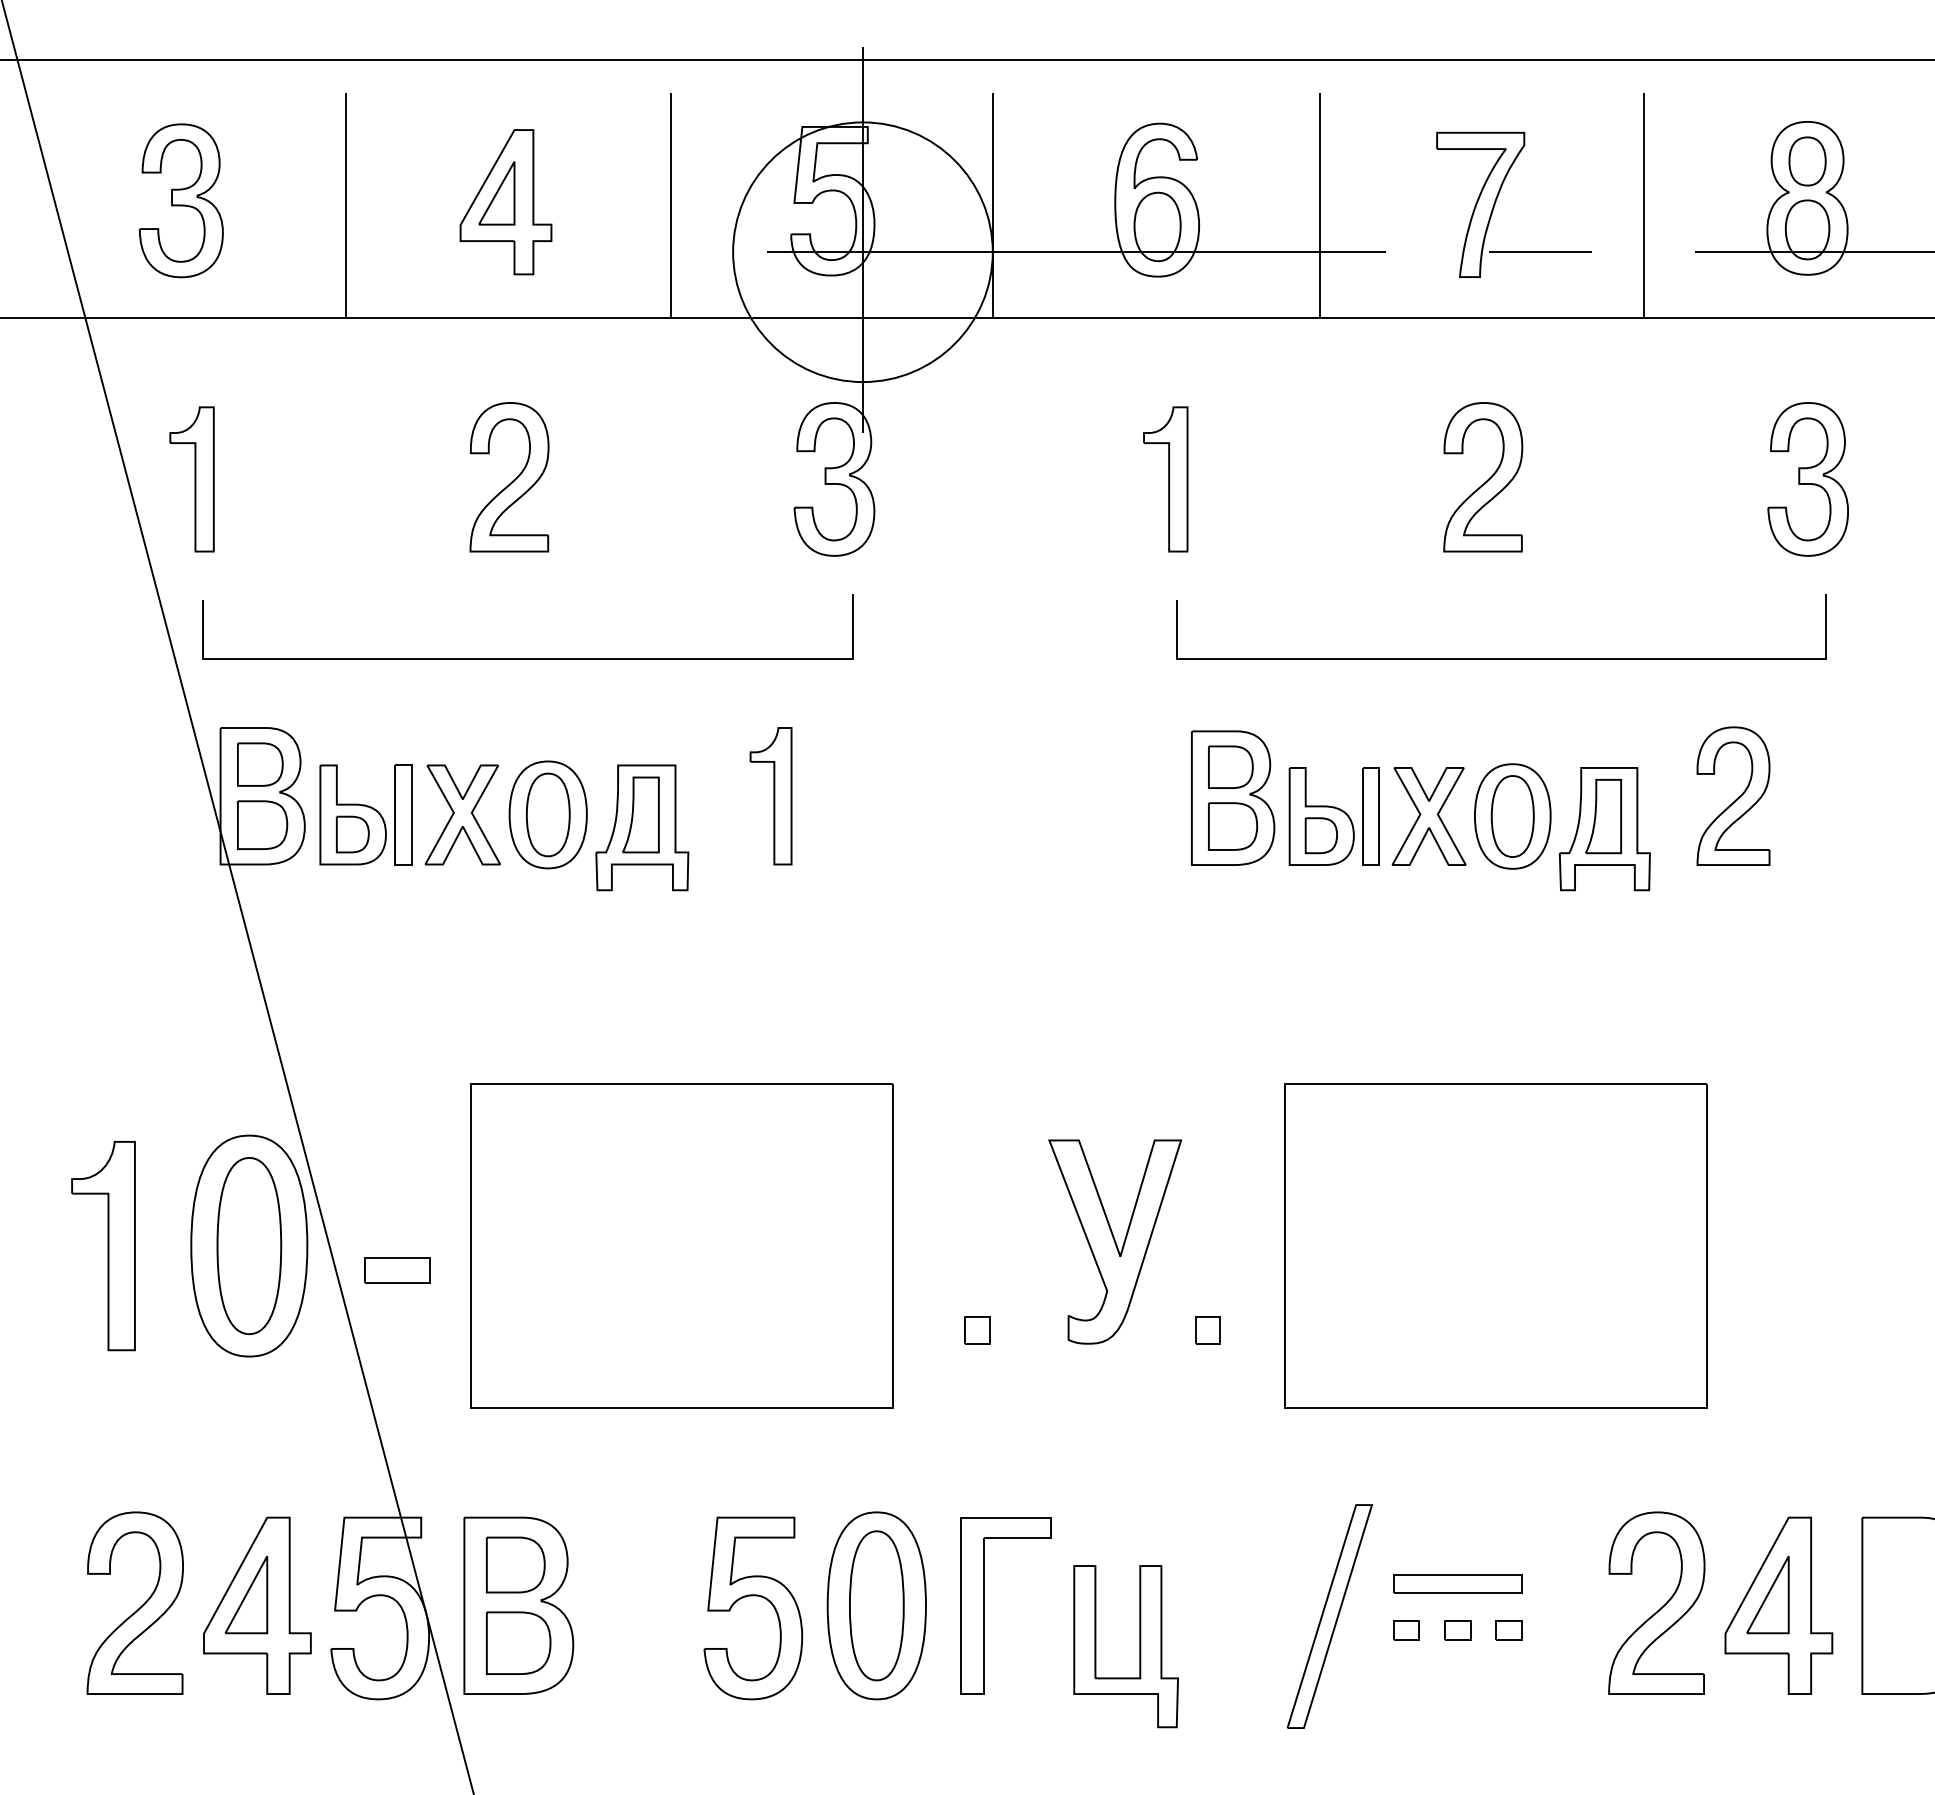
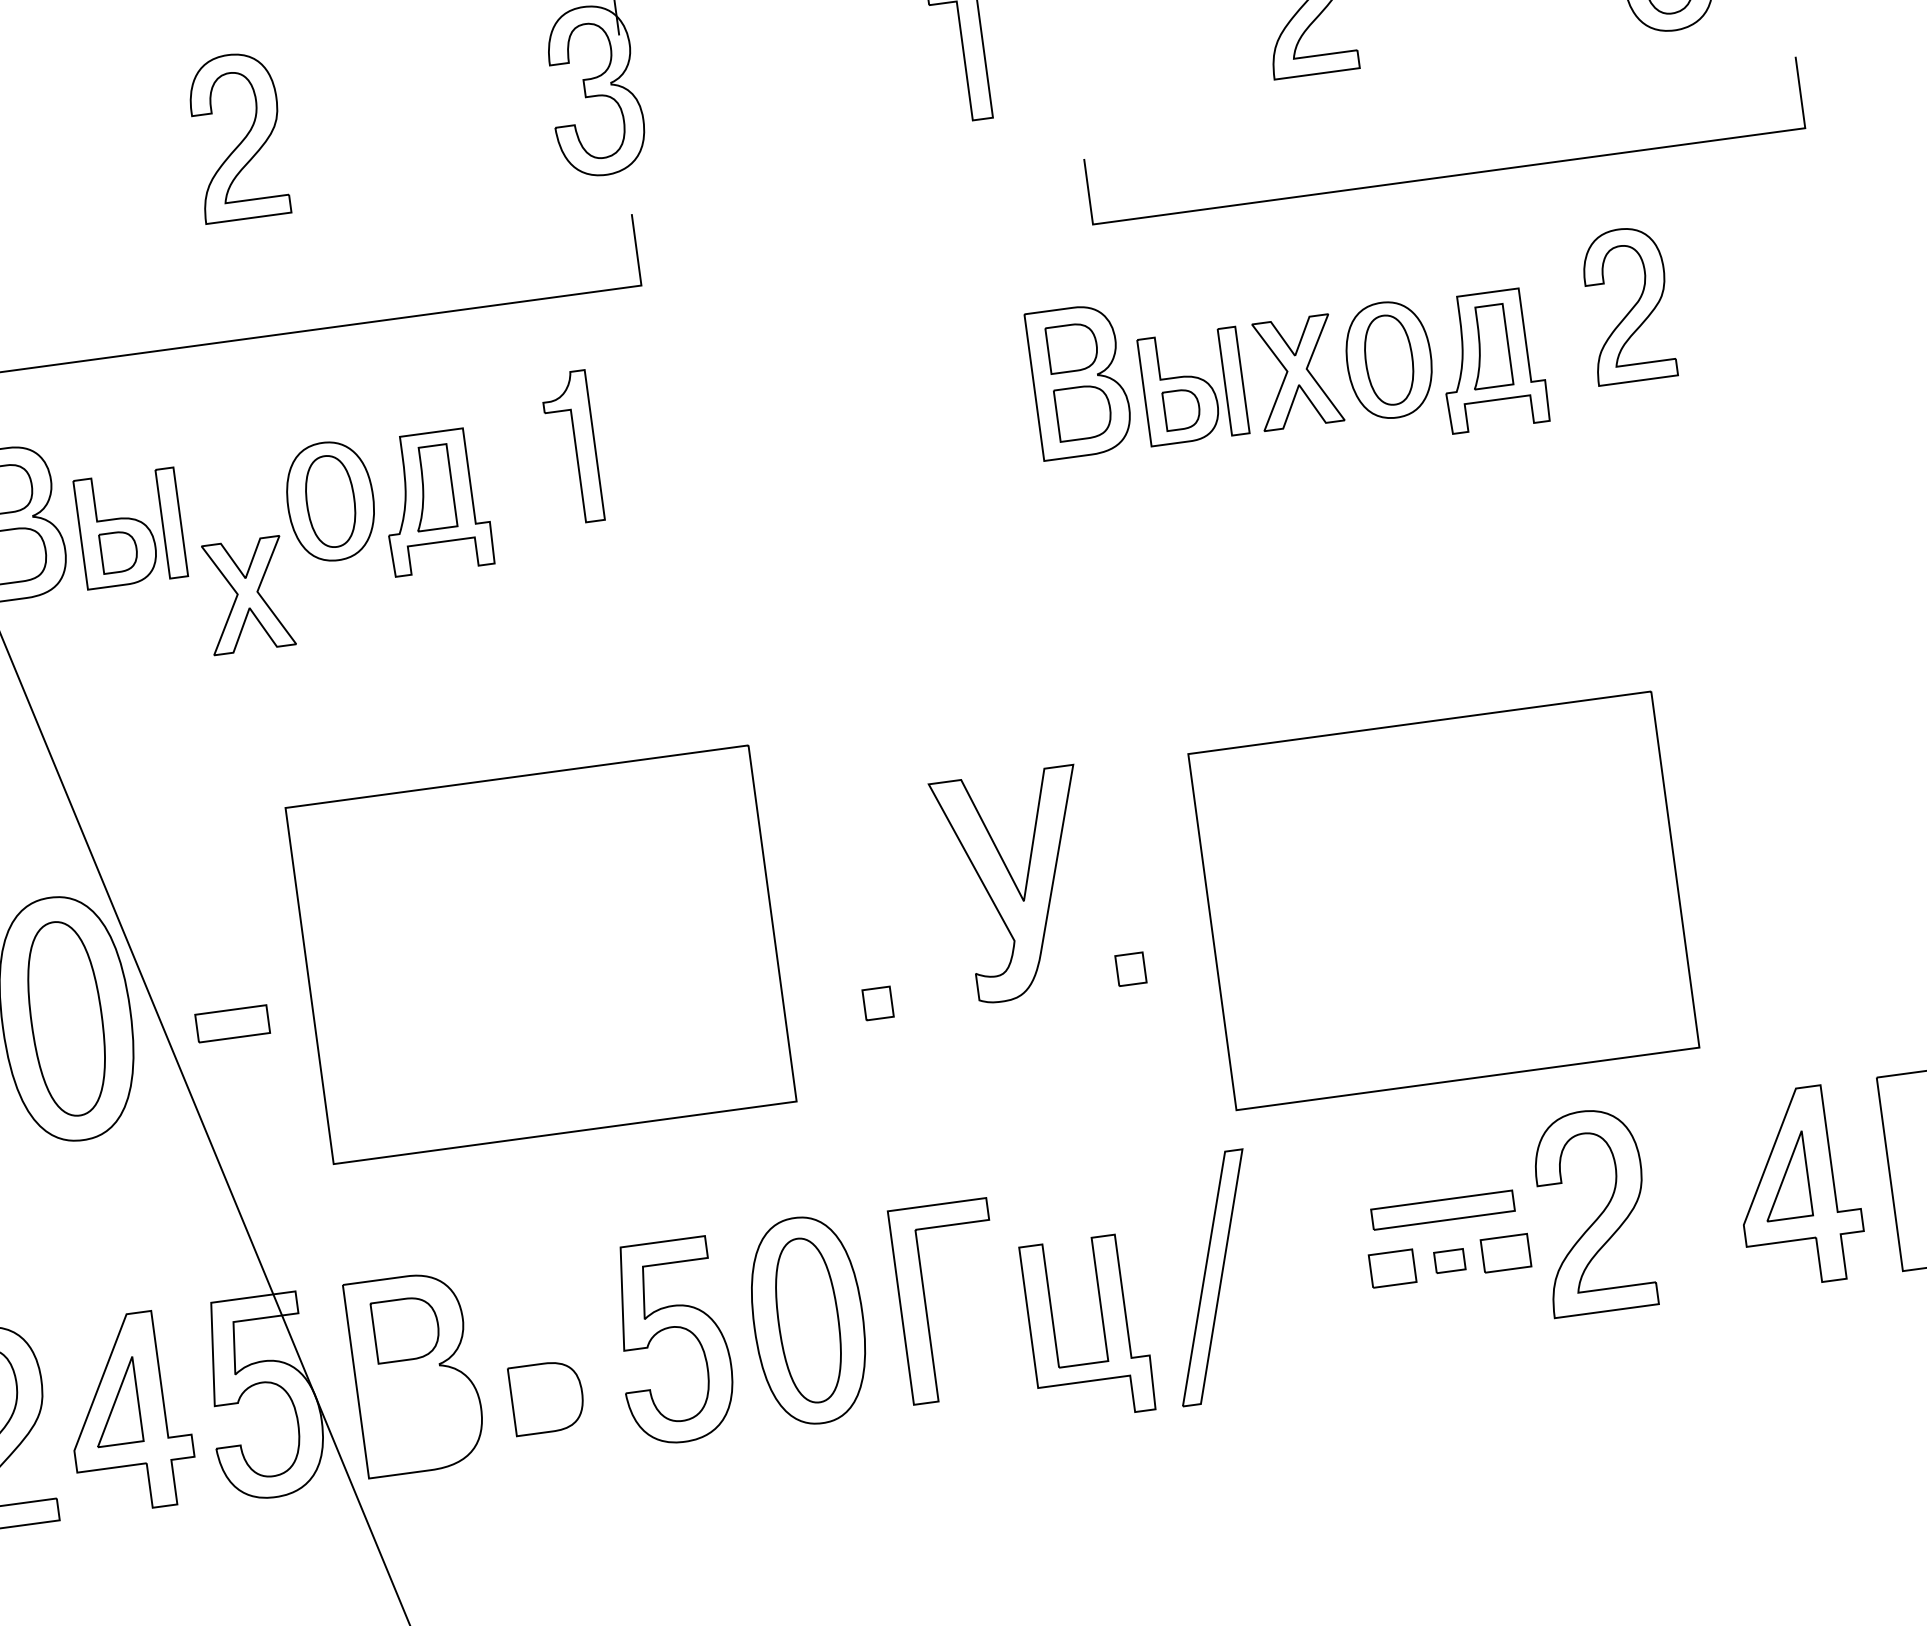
curve: (1501, 658) -> (1448, 175), moved
part: (462, 814) -> (247, 594), moved
part: (1495, 1245) -> (1442, 900), moved
part: (1661, 1606) -> (1599, 1214), moved
part: (1329, 1616) -> (1212, 1277), moved
part: (1406, 1630) -> (1393, 1269), size x1.6
part: (1508, 1630) -> (1505, 1253), size x1.6
part: (518, 1642) -> (546, 1396), moved

